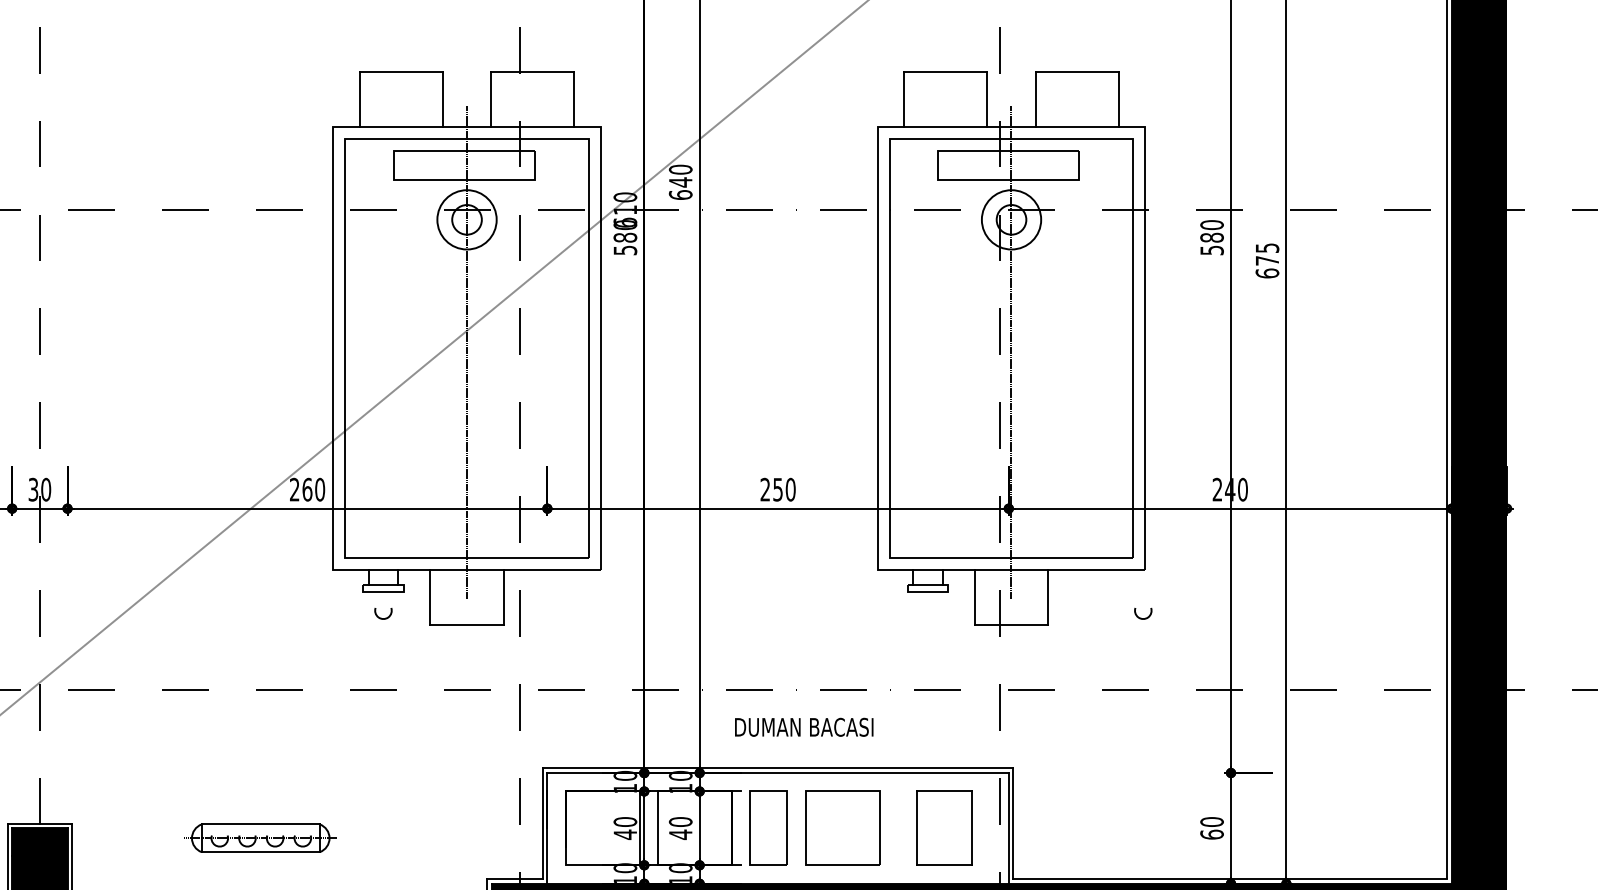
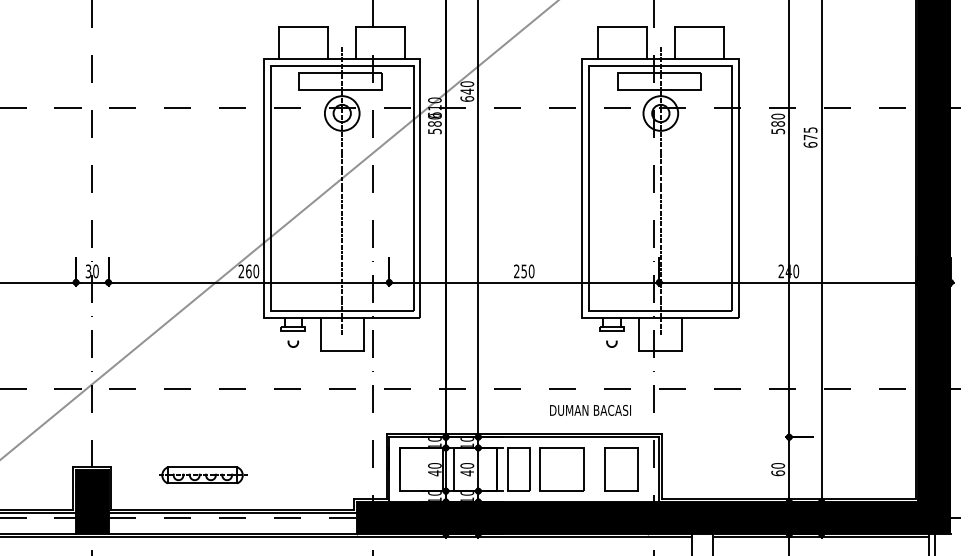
arc: (1140, 616) -> (610, 345), moved
text: (804, 727) -> (590, 410), moved
part: (262, 838) -> (203, 475), moved

